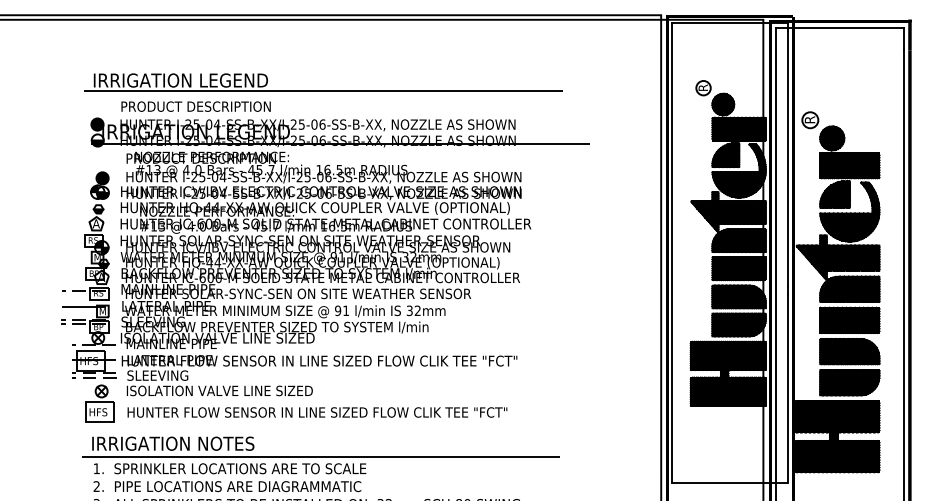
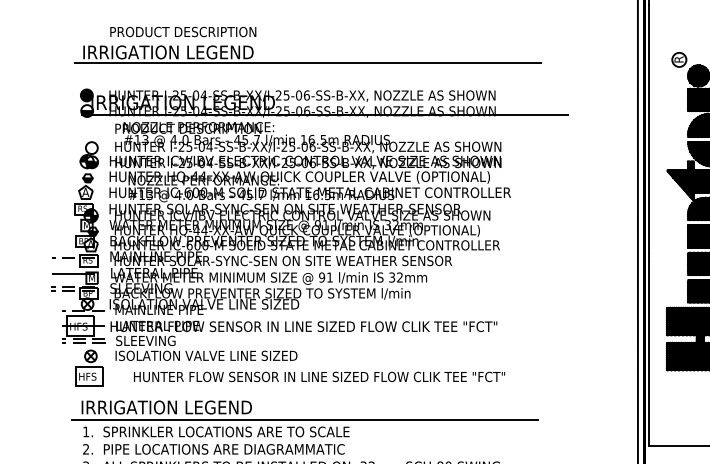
text: (195, 106) -> (182, 31), moved
fill: (102, 178) -> (91, 148), removed
text: (317, 412) -> (319, 376), moved
text: (233, 443) -> (219, 407), IRRIGATION NOTES -> IRRIGATION LEGEND

